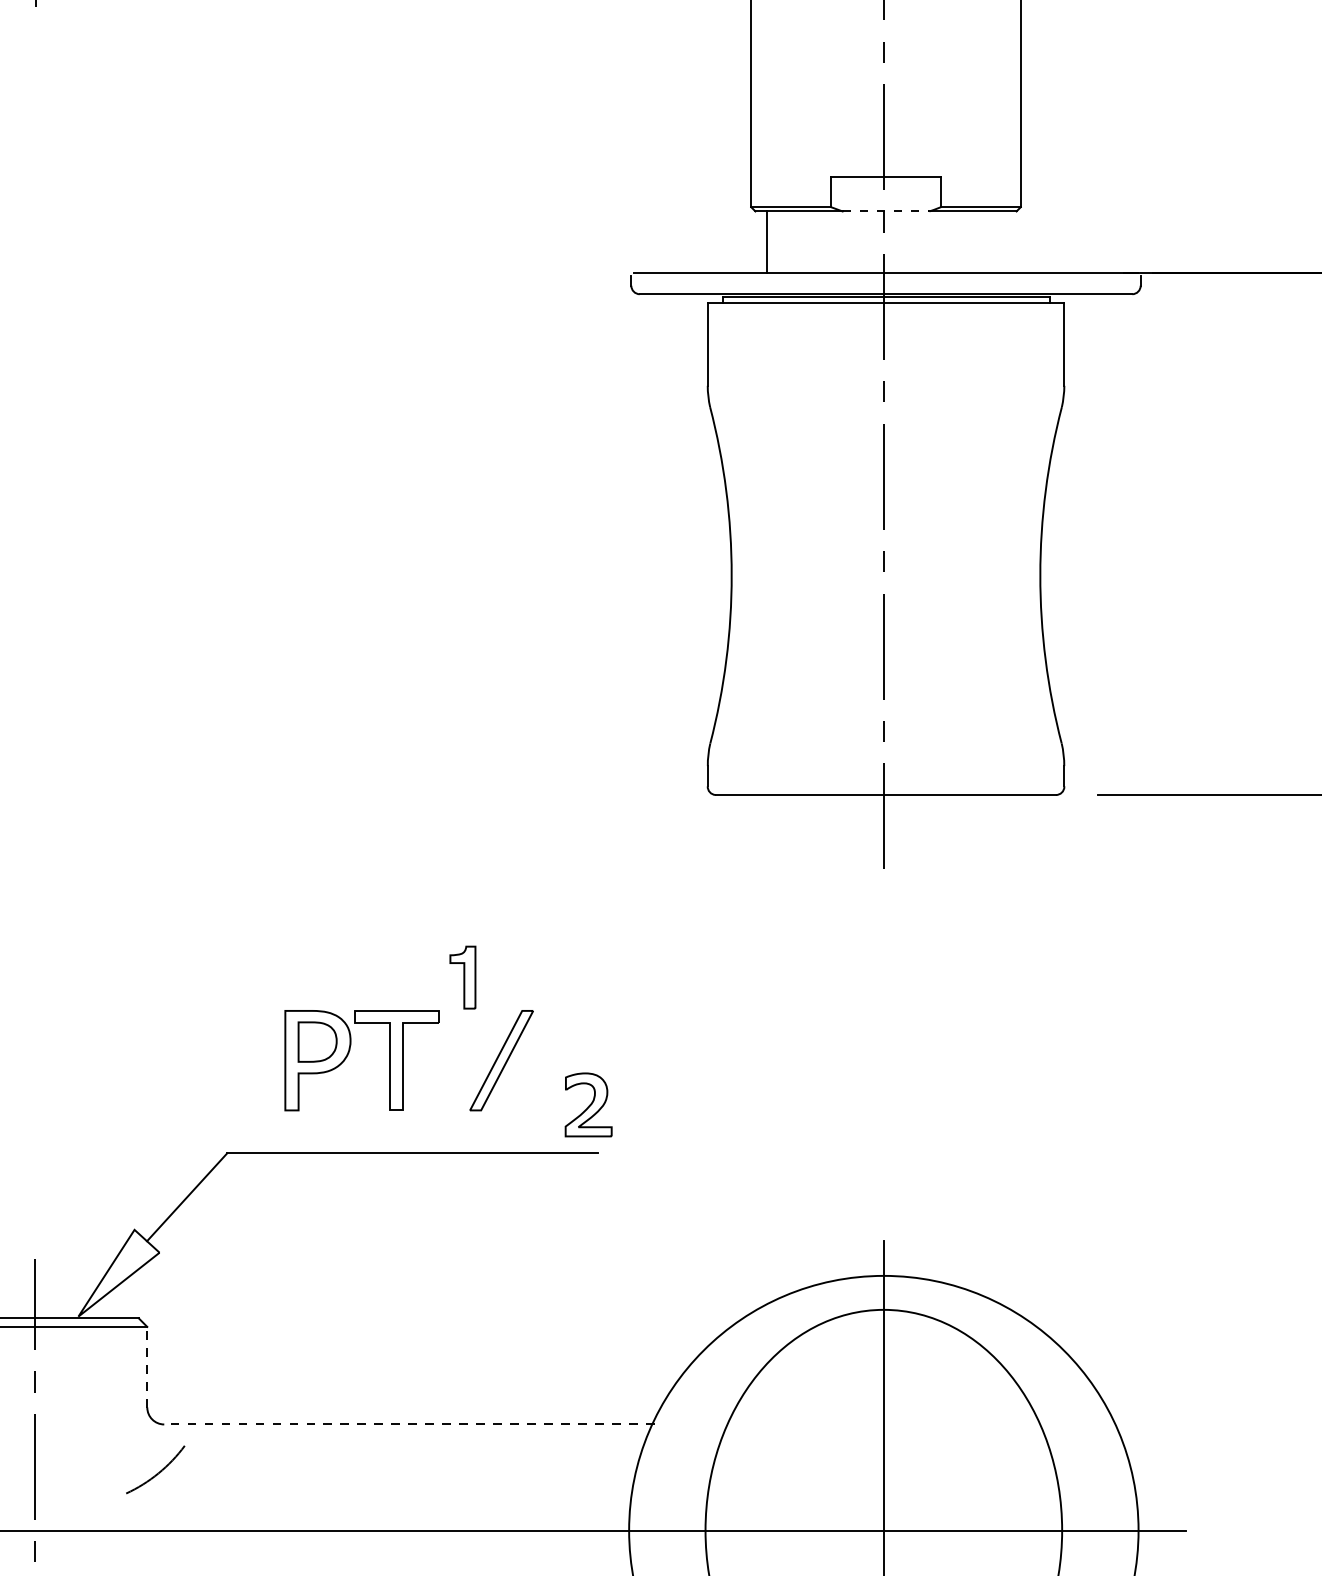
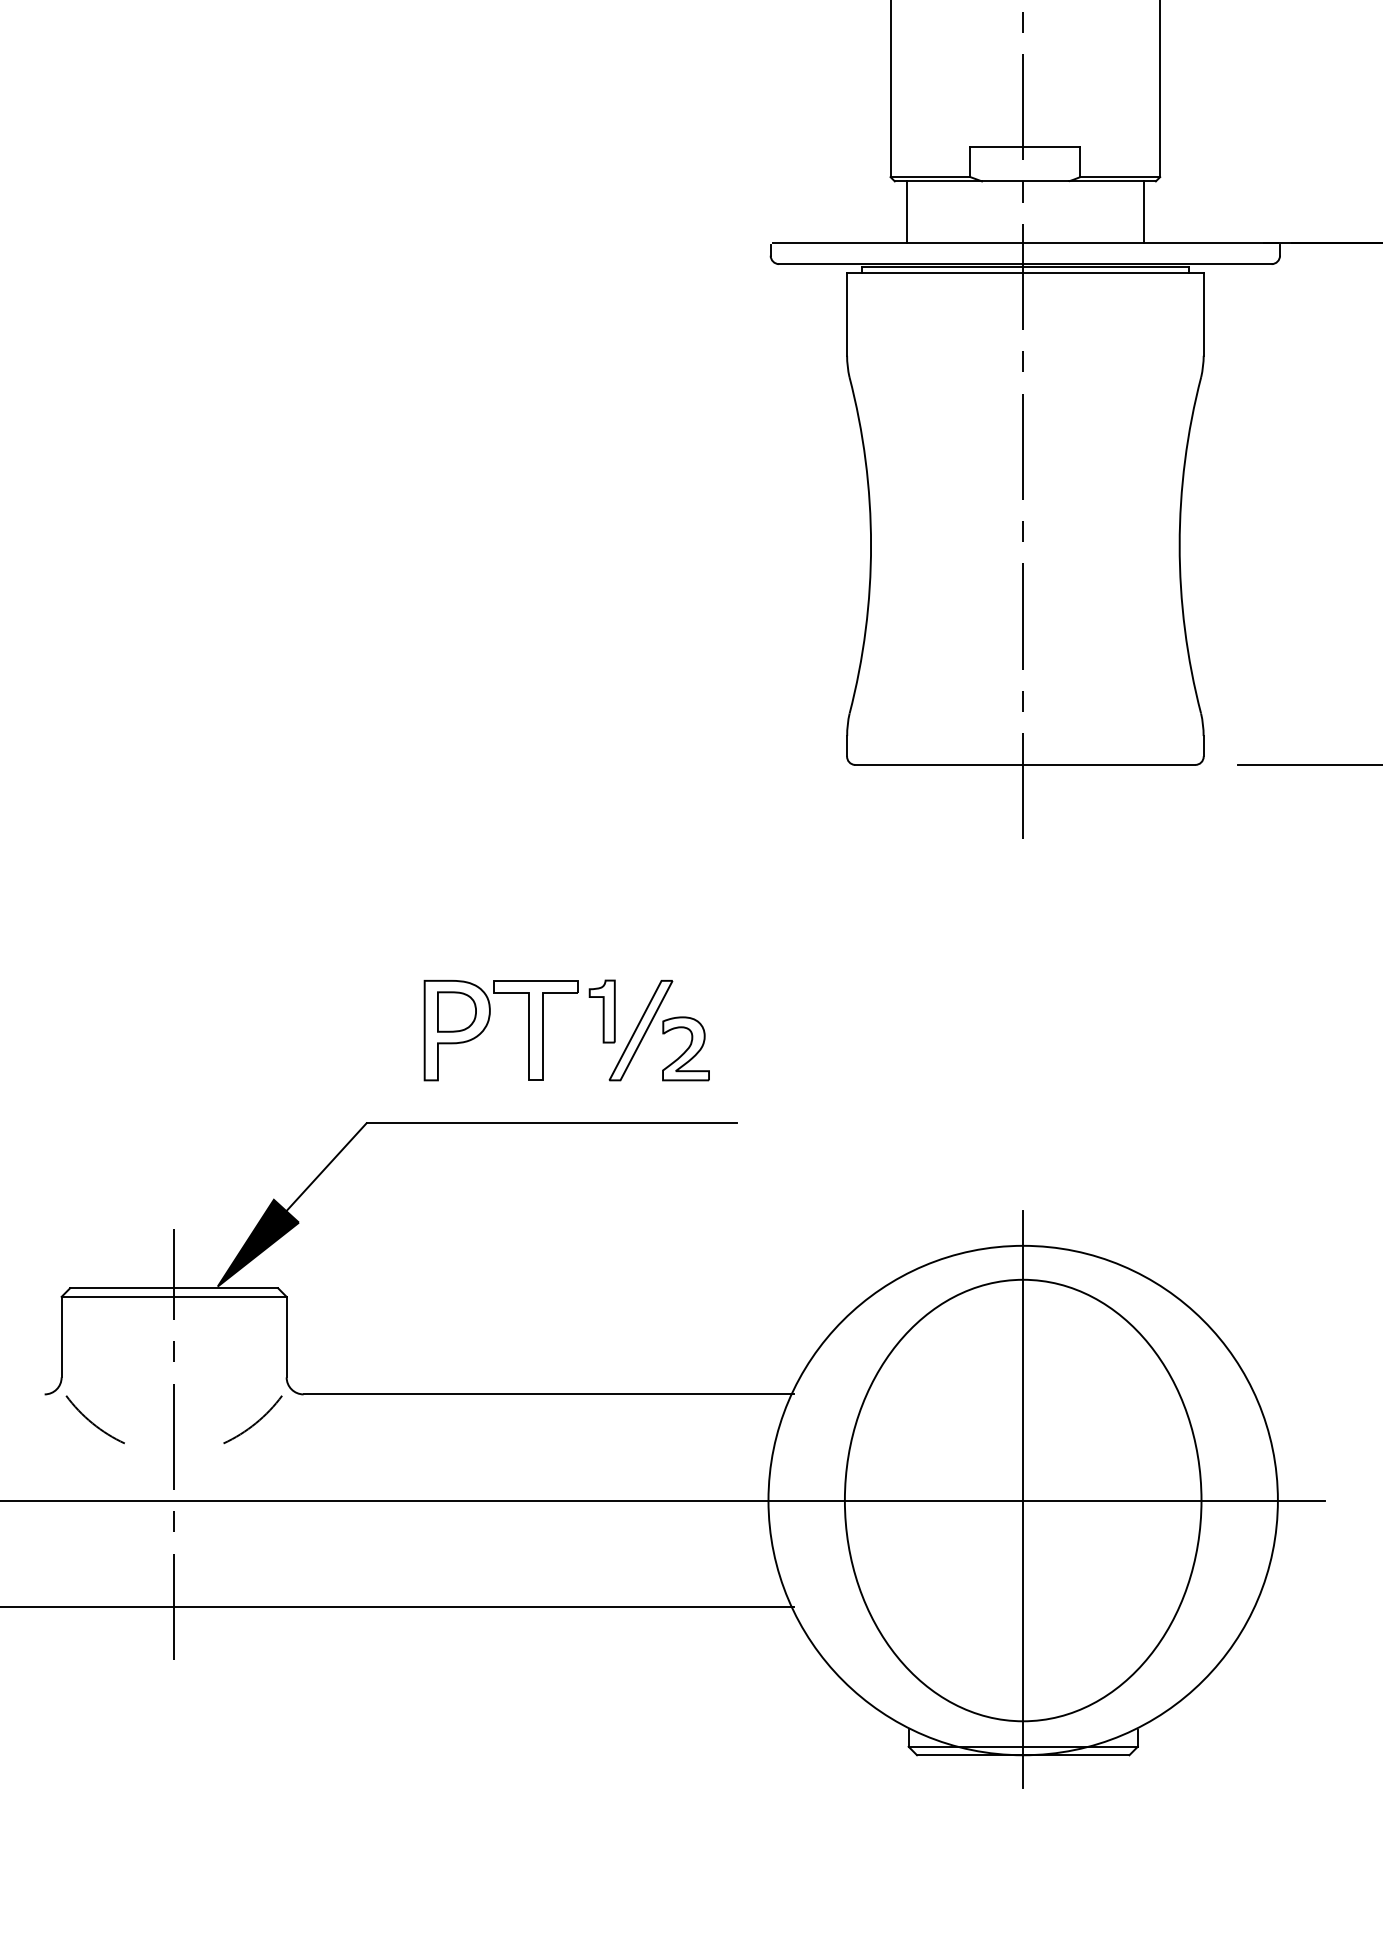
line: (886, 211) -> (1025, 181), dashed -> solid
line: (1005, 241) -> (1144, 211), added
part: (462, 977) -> (601, 1011), moved
part: (588, 1104) -> (685, 1048), moved
fill: (118, 1272) -> (257, 1242), added
line: (147, 1366) -> (286, 1336), dashed -> solid
line: (409, 1424) -> (548, 1394), dashed -> solid
curve: (158, 1472) -> (255, 1422), moved

